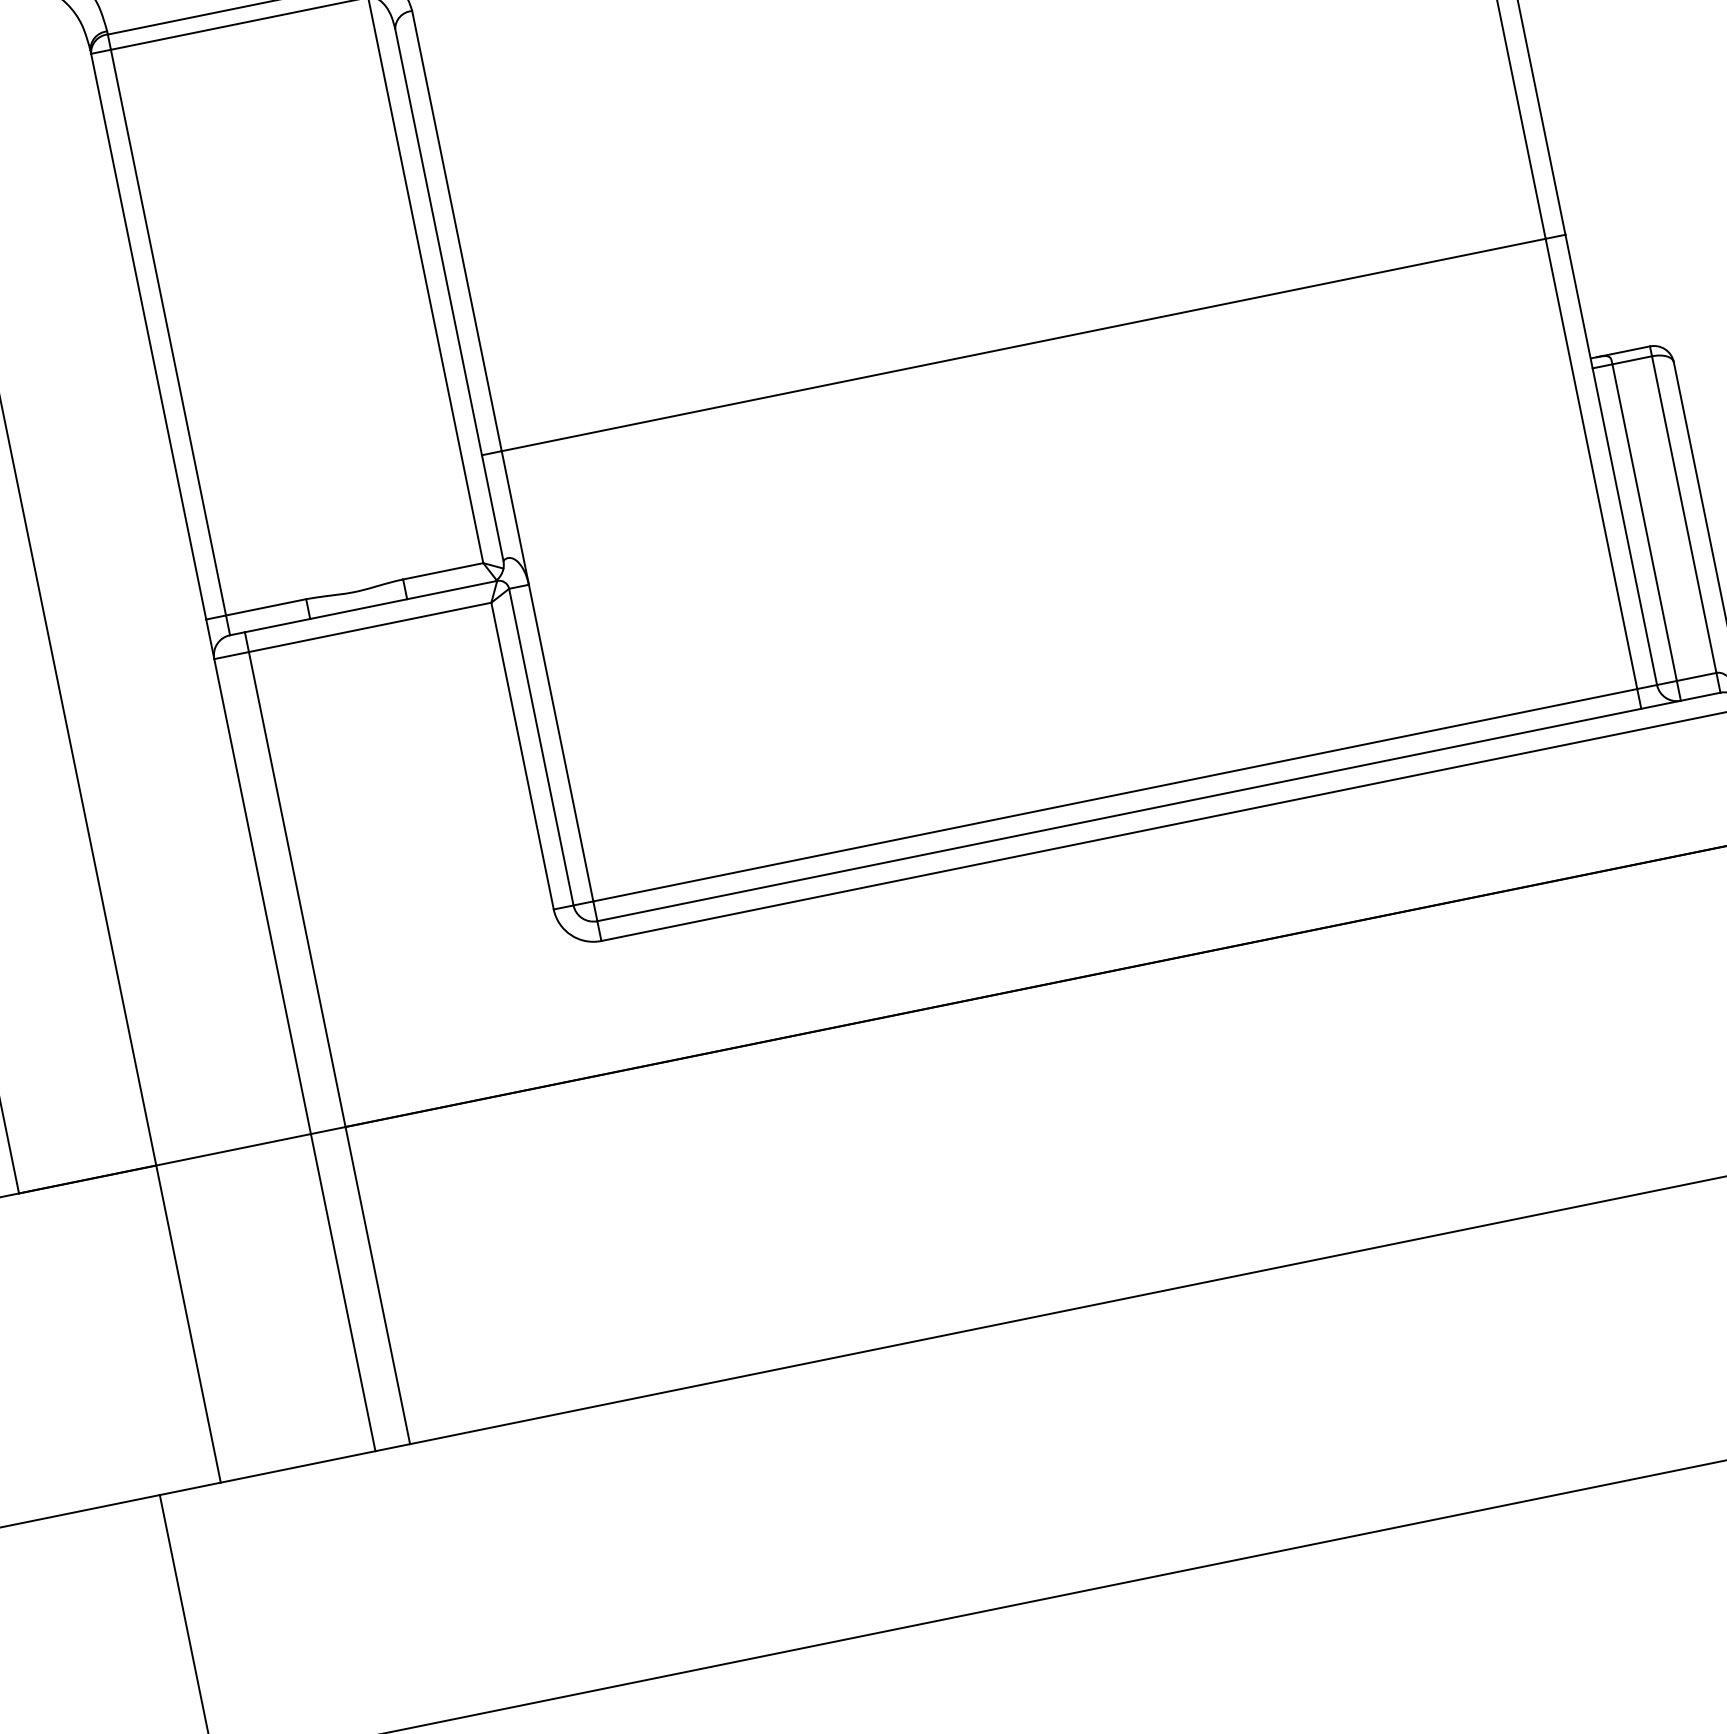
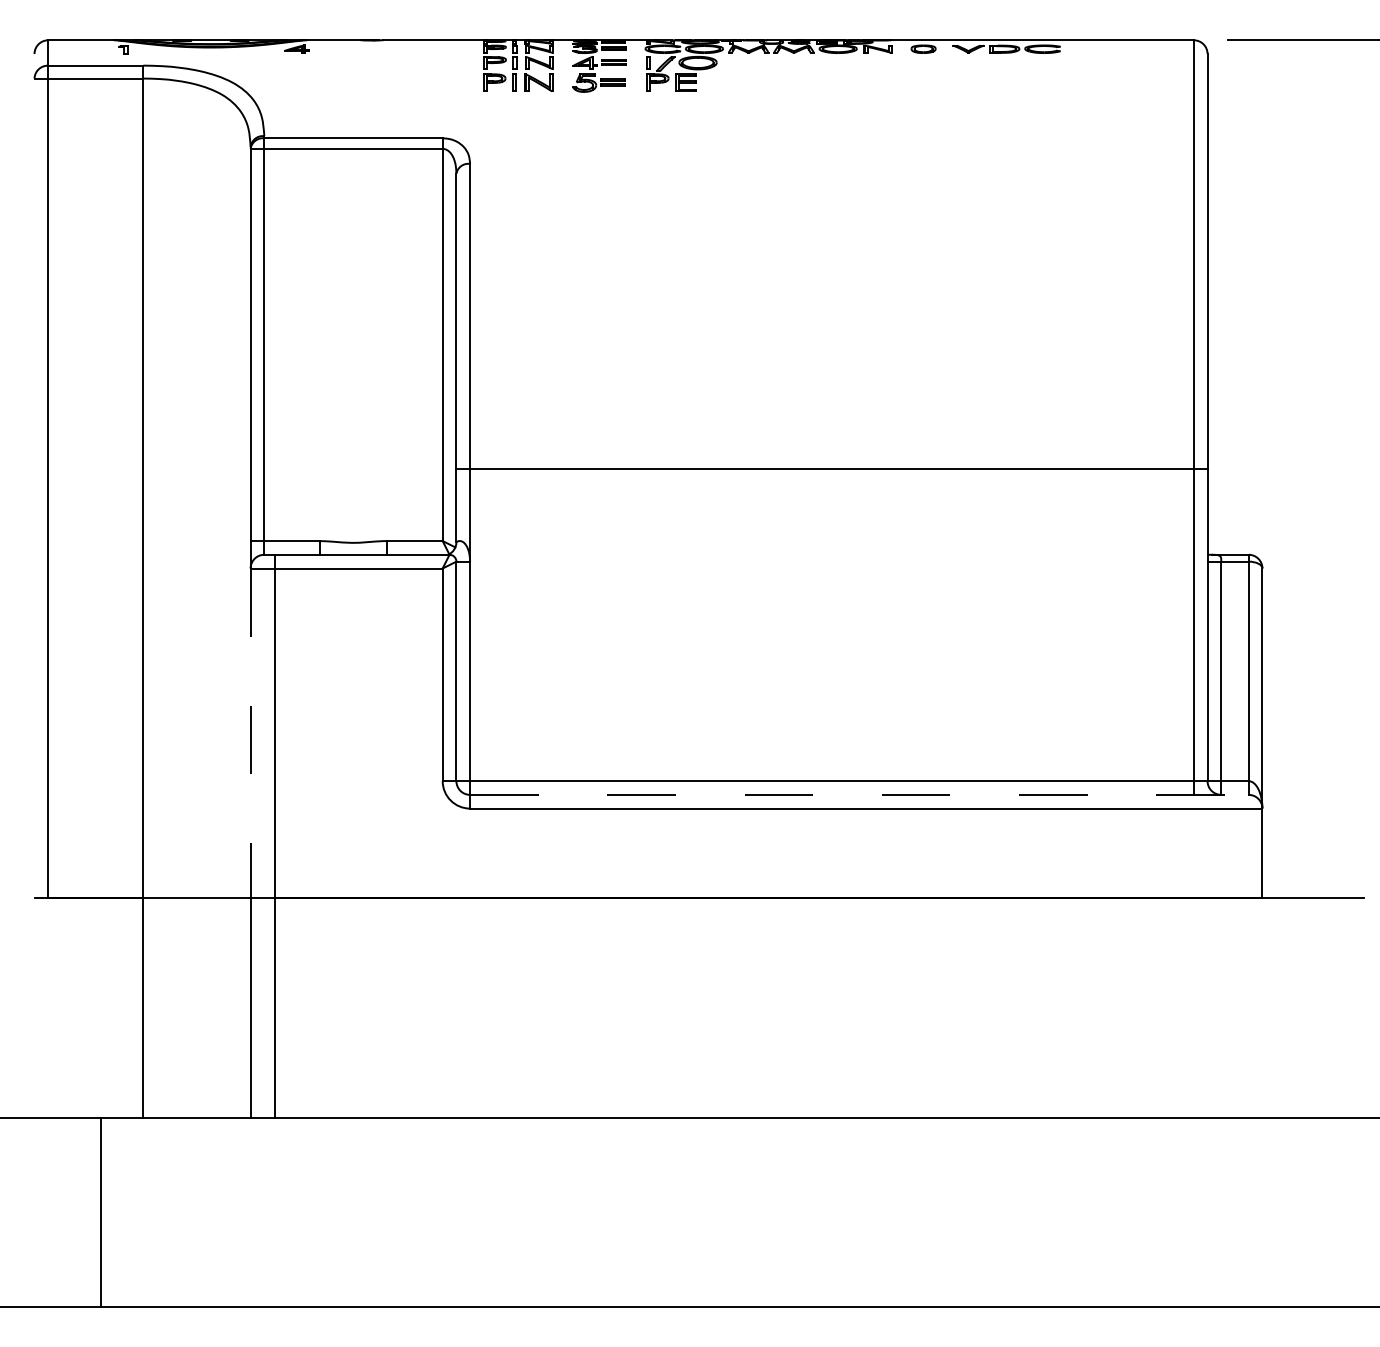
line: (1158, 806) -> (859, 794), solid -> dashed
line: (262, 897) -> (250, 733), solid -> dashed

